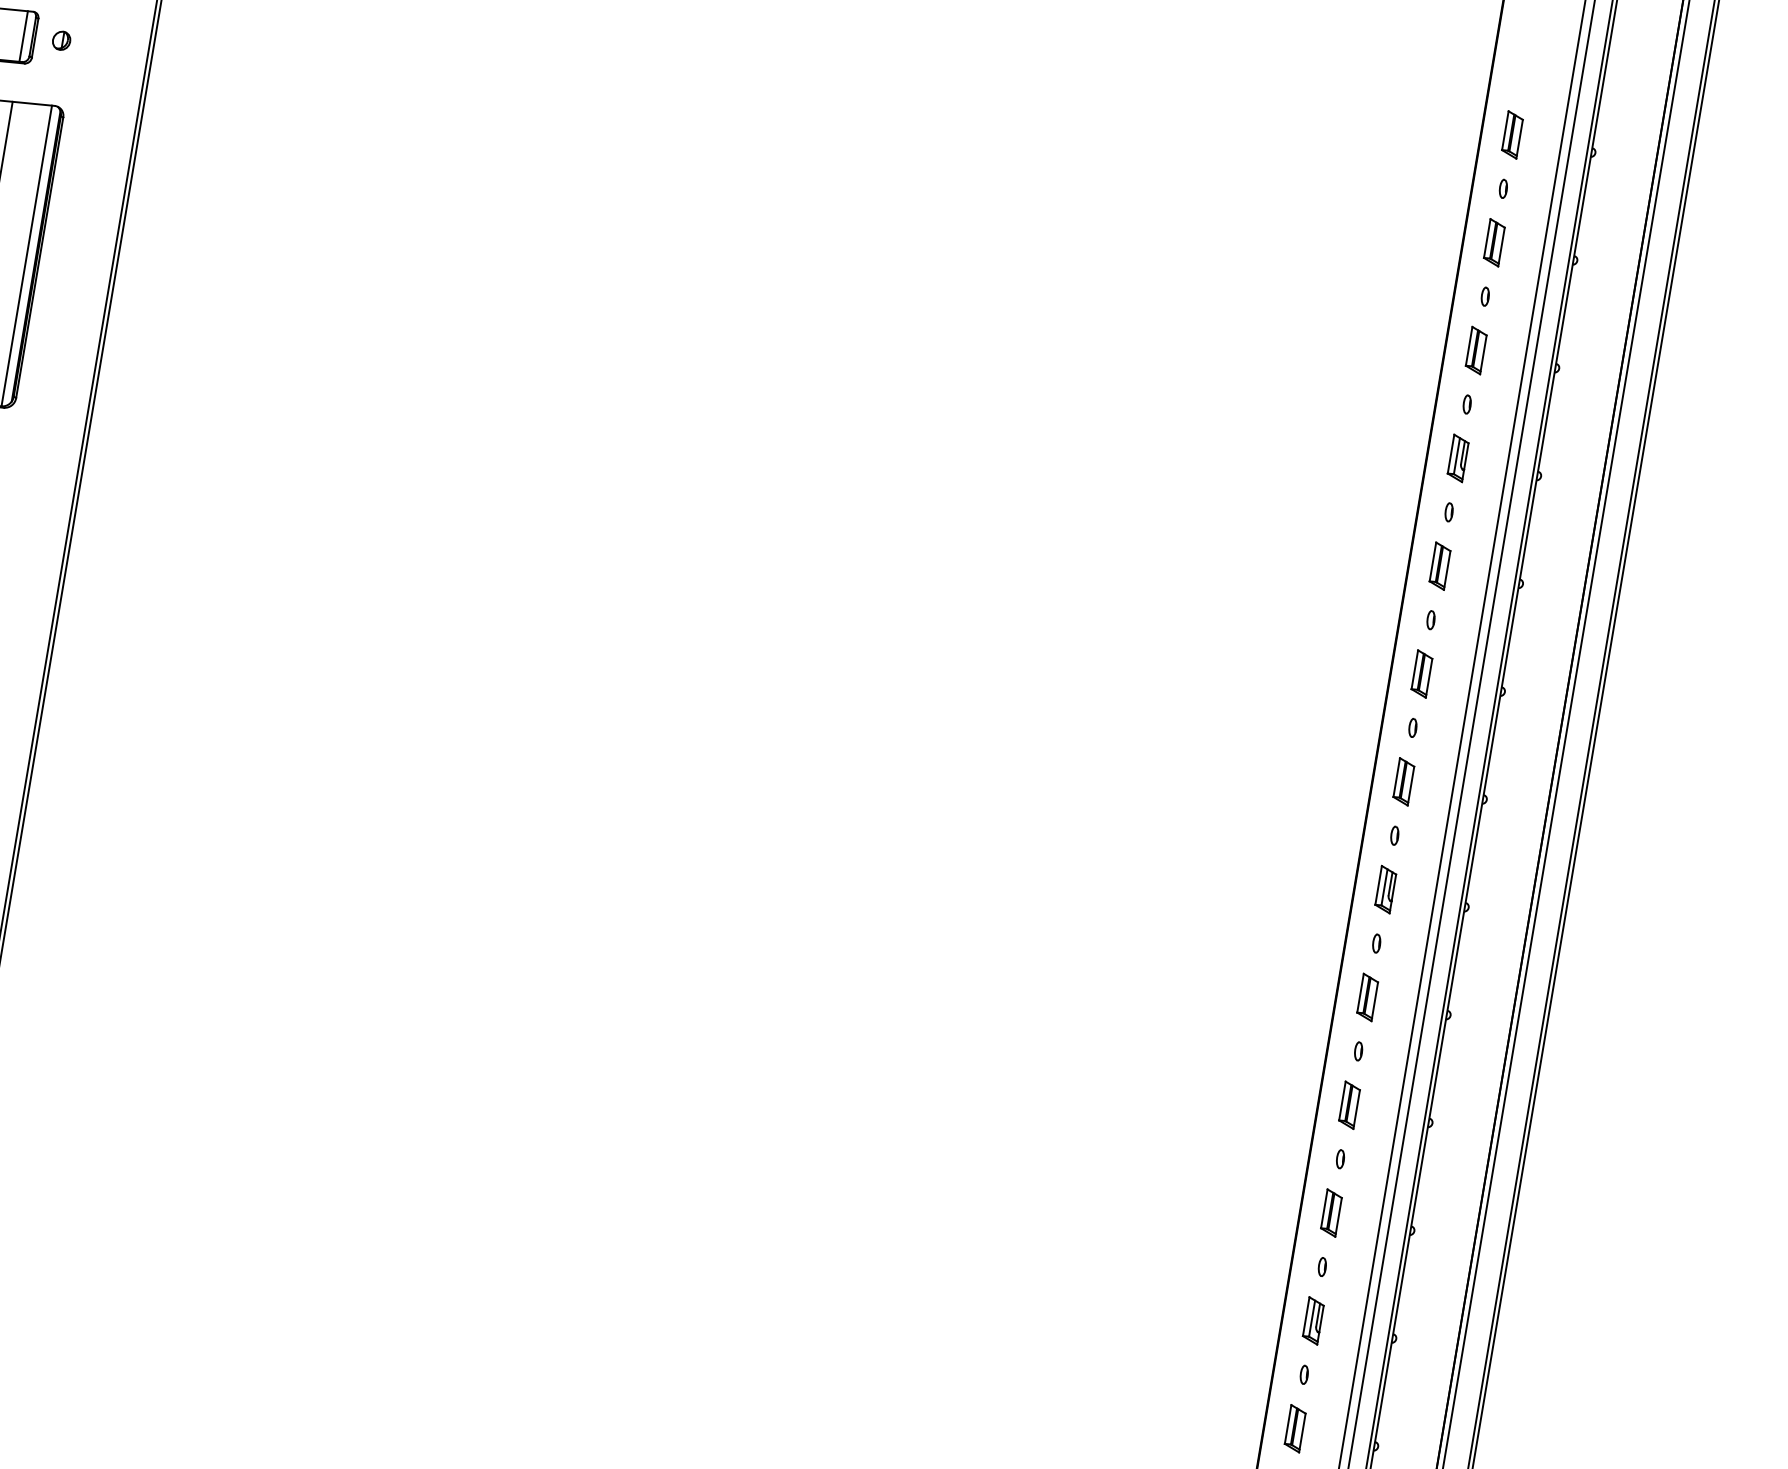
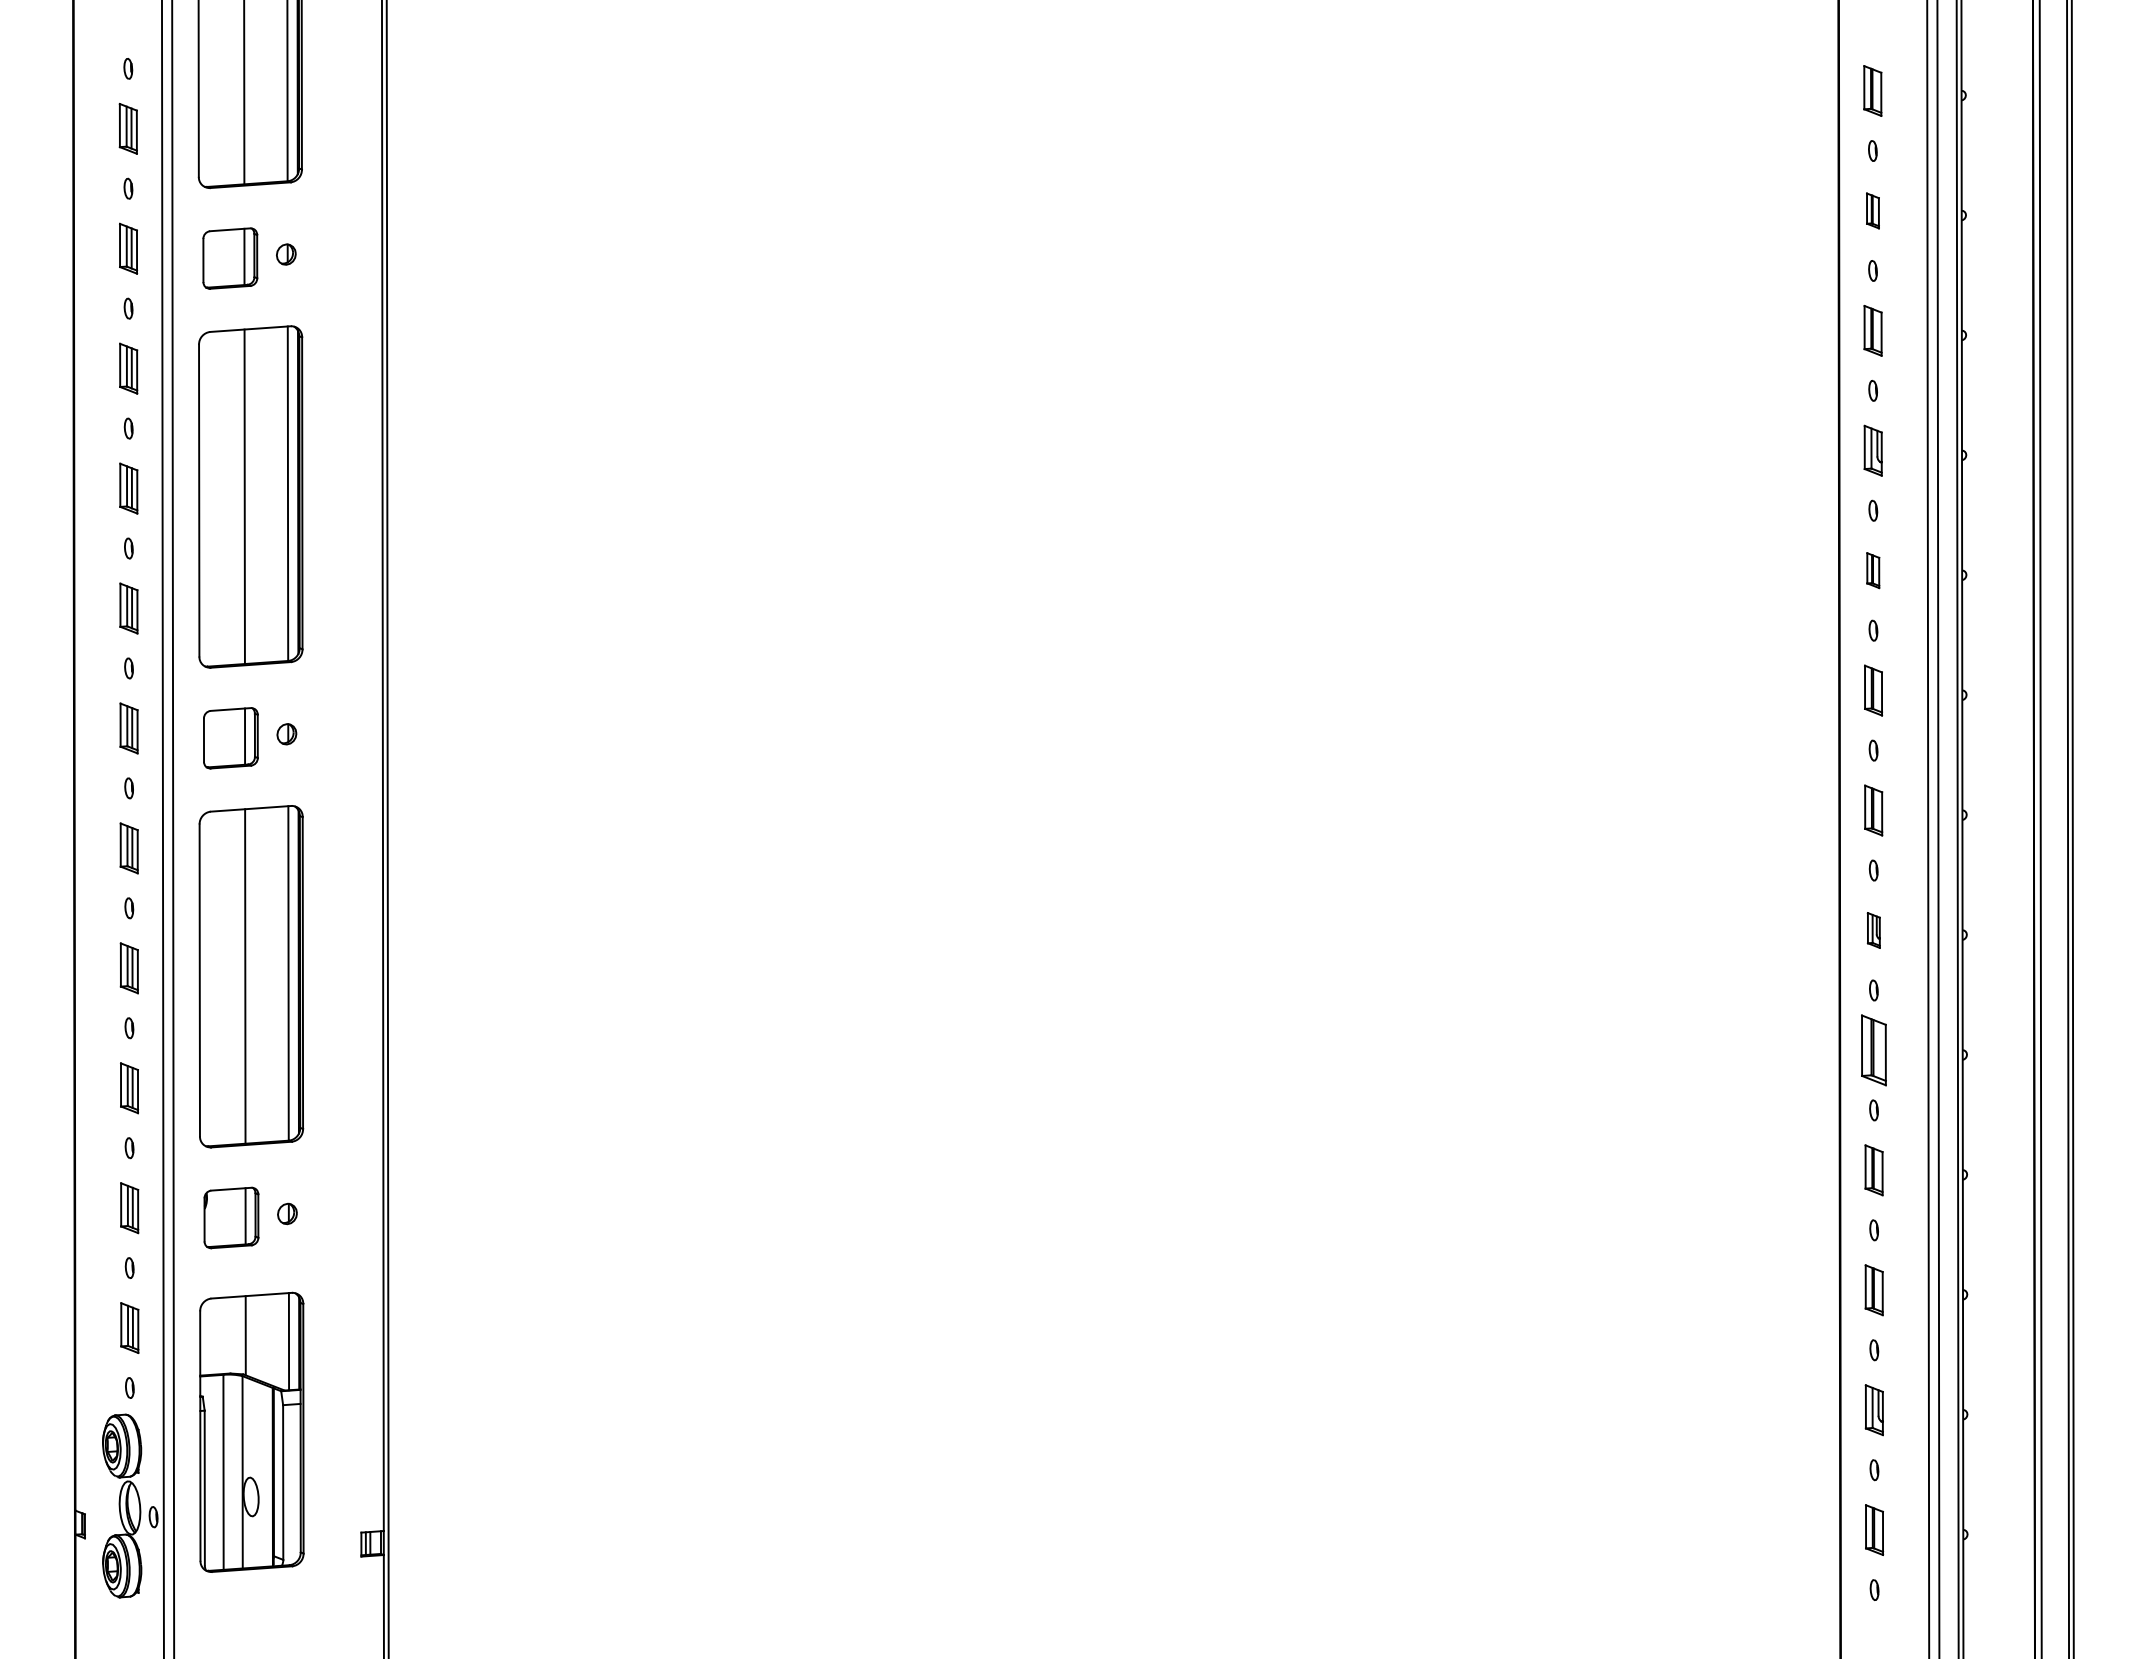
part: (1494, 242) -> (1872, 210), size x0.7
part: (1439, 565) -> (1872, 570), size x0.7
part: (1385, 889) -> (1873, 930), size x0.7
part: (1367, 997) -> (1873, 1050), size x1.4

